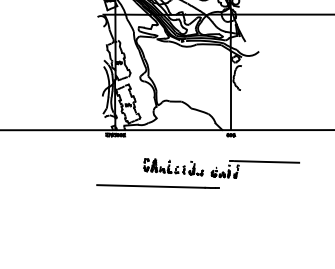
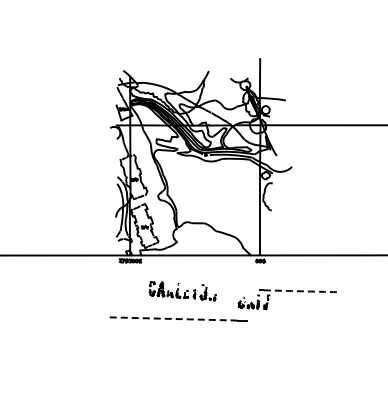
arc: (267, 162) -> (301, 291), solid -> dashed
part: (173, 167) -> (182, 291), moved
line: (151, 186) -> (170, 318), solid -> dashed

